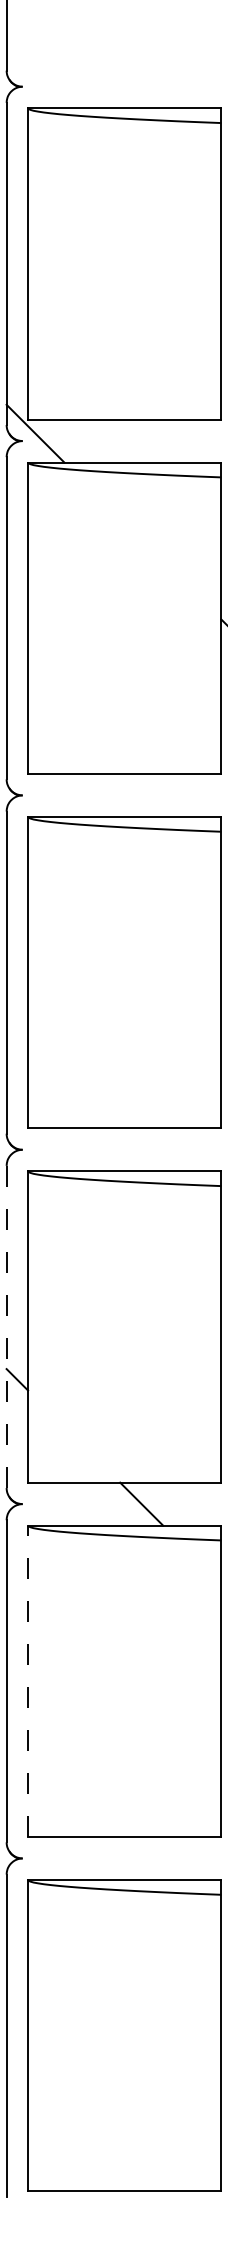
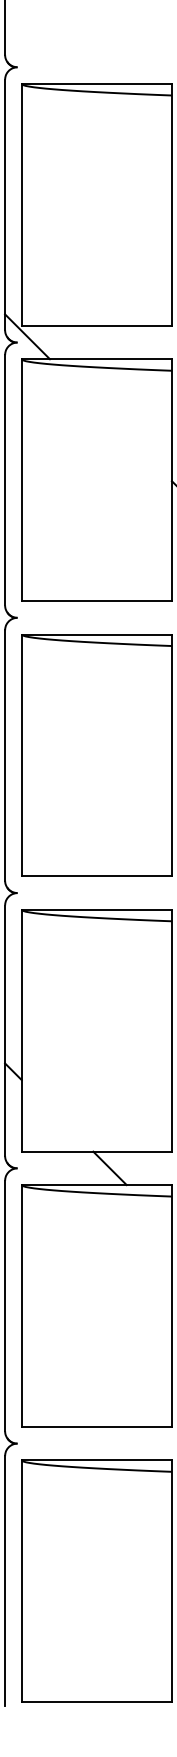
line: (7, 1326) -> (5, 1030), dashed -> solid
line: (27, 1680) -> (21, 1305), dashed -> solid

